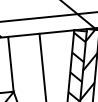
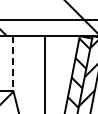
line: (10, 64) -> (13, 63), solid -> dashed

